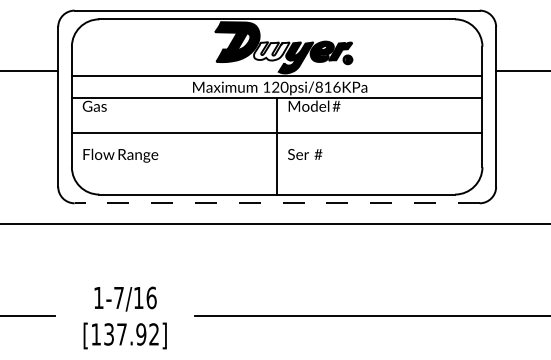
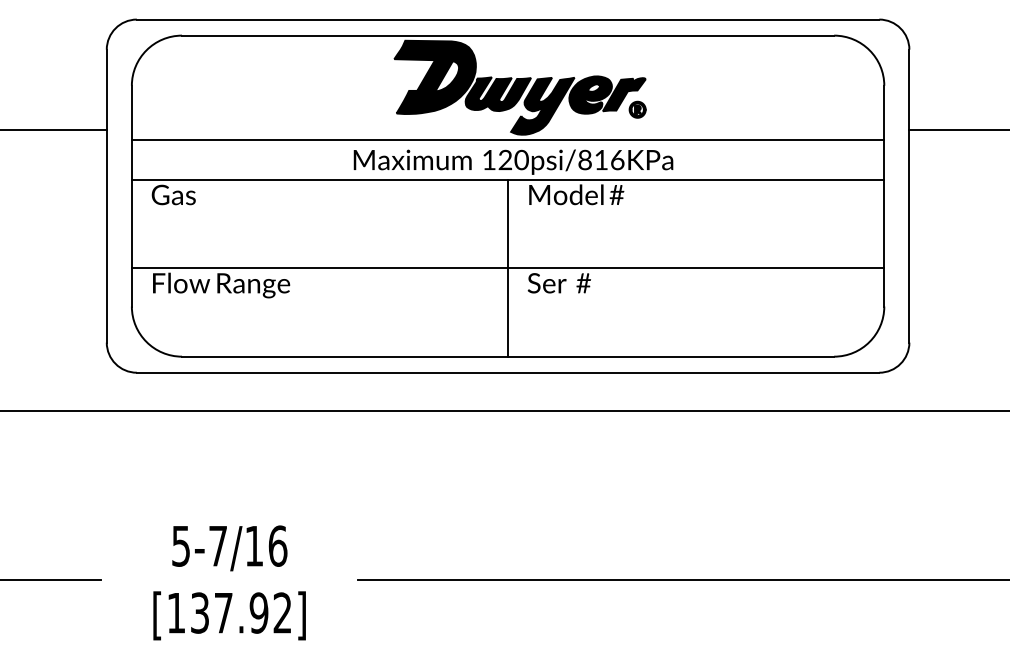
fill: (271, 51) -> (497, 94), added
line: (276, 133) -> (506, 268), moved
line: (277, 203) -> (508, 373), dashed -> solid
text: (98, 298) -> (180, 547), 1-7/16 -> 5-7/16

